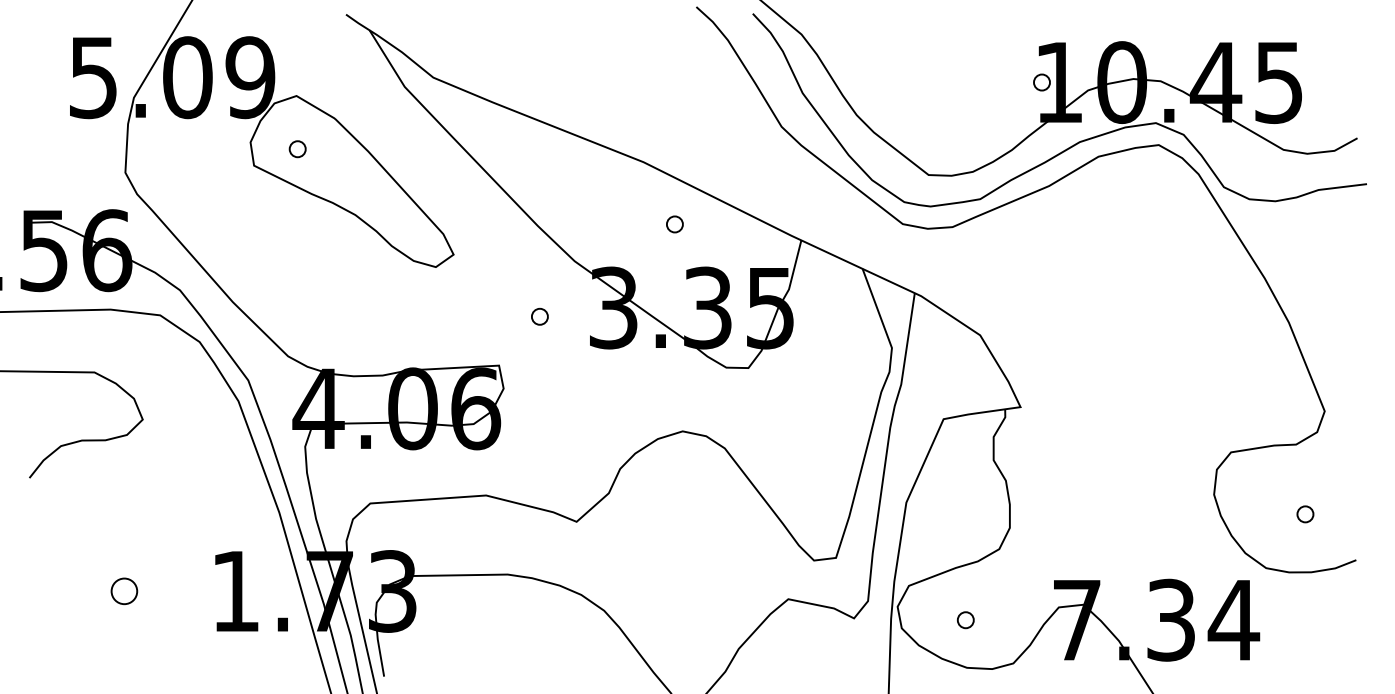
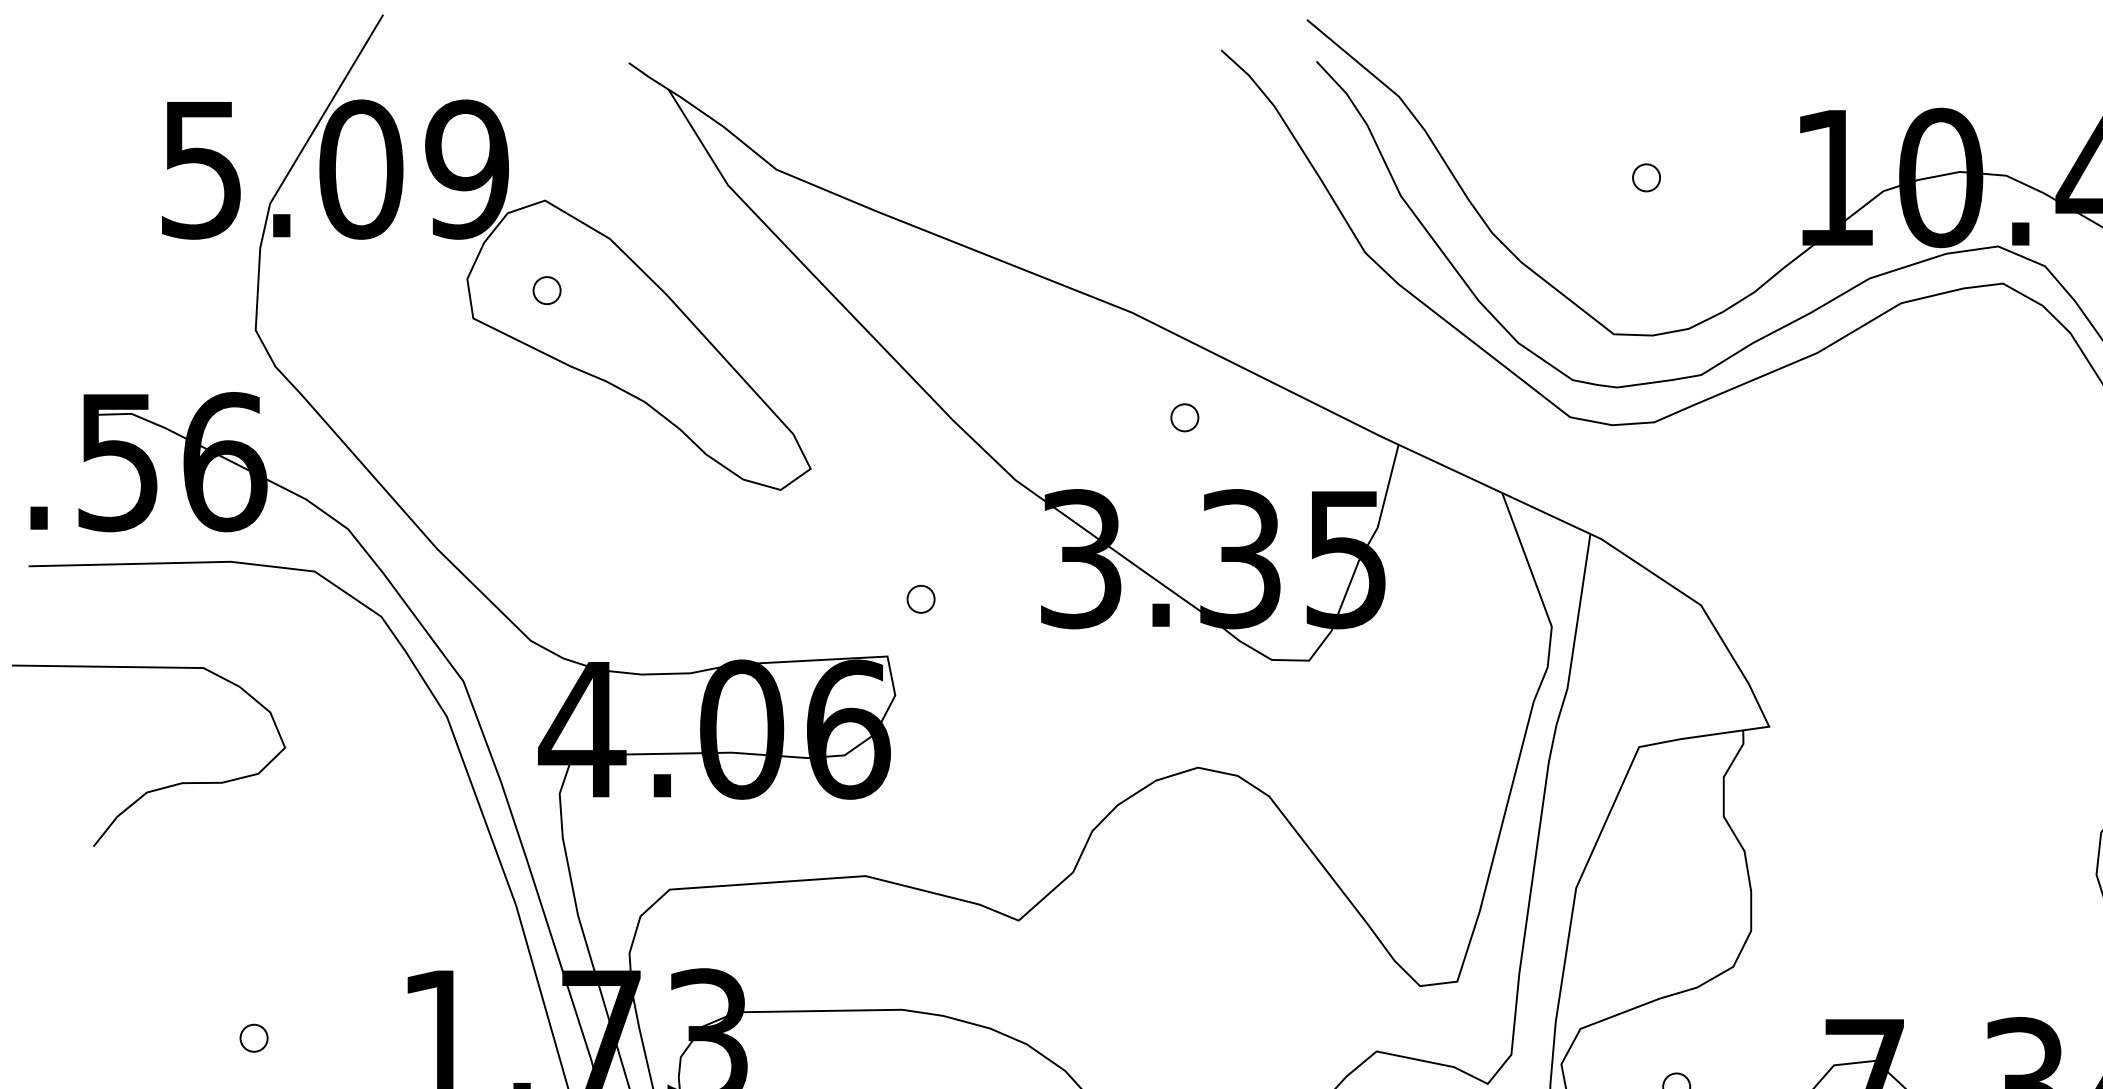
part: (1041, 82) -> (1645, 177), moved
part: (539, 316) -> (920, 598), moved
part: (124, 591) -> (254, 1038), size x0.62

